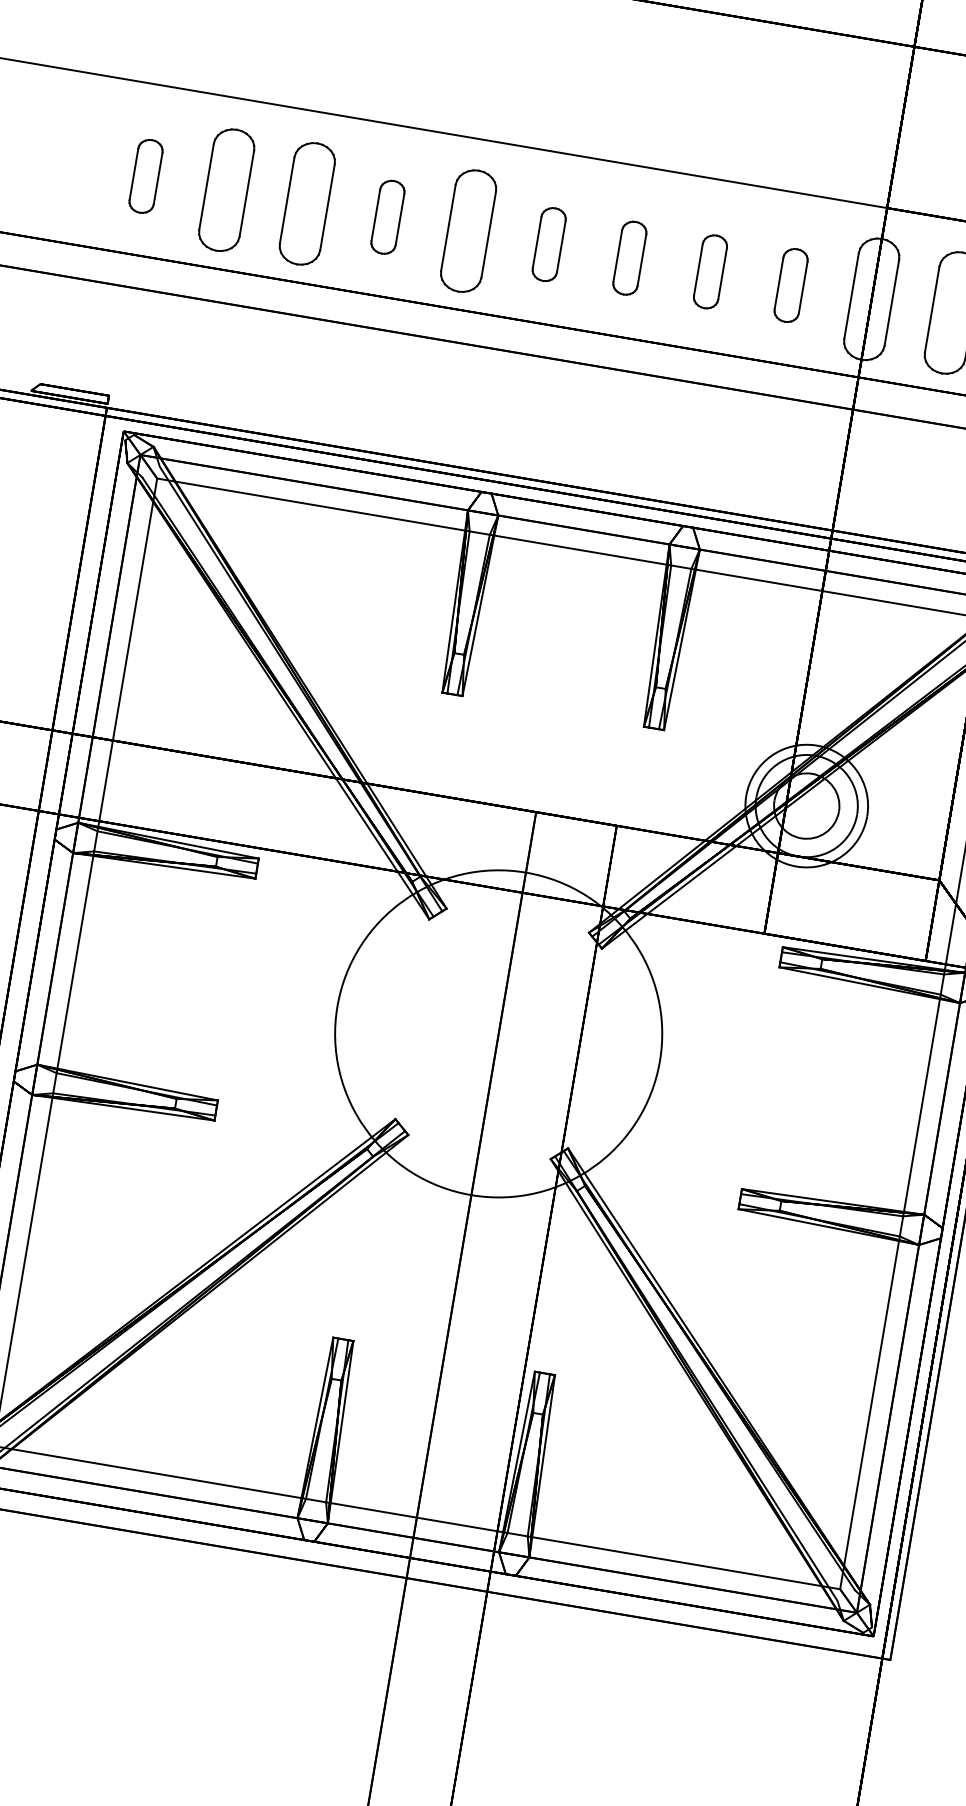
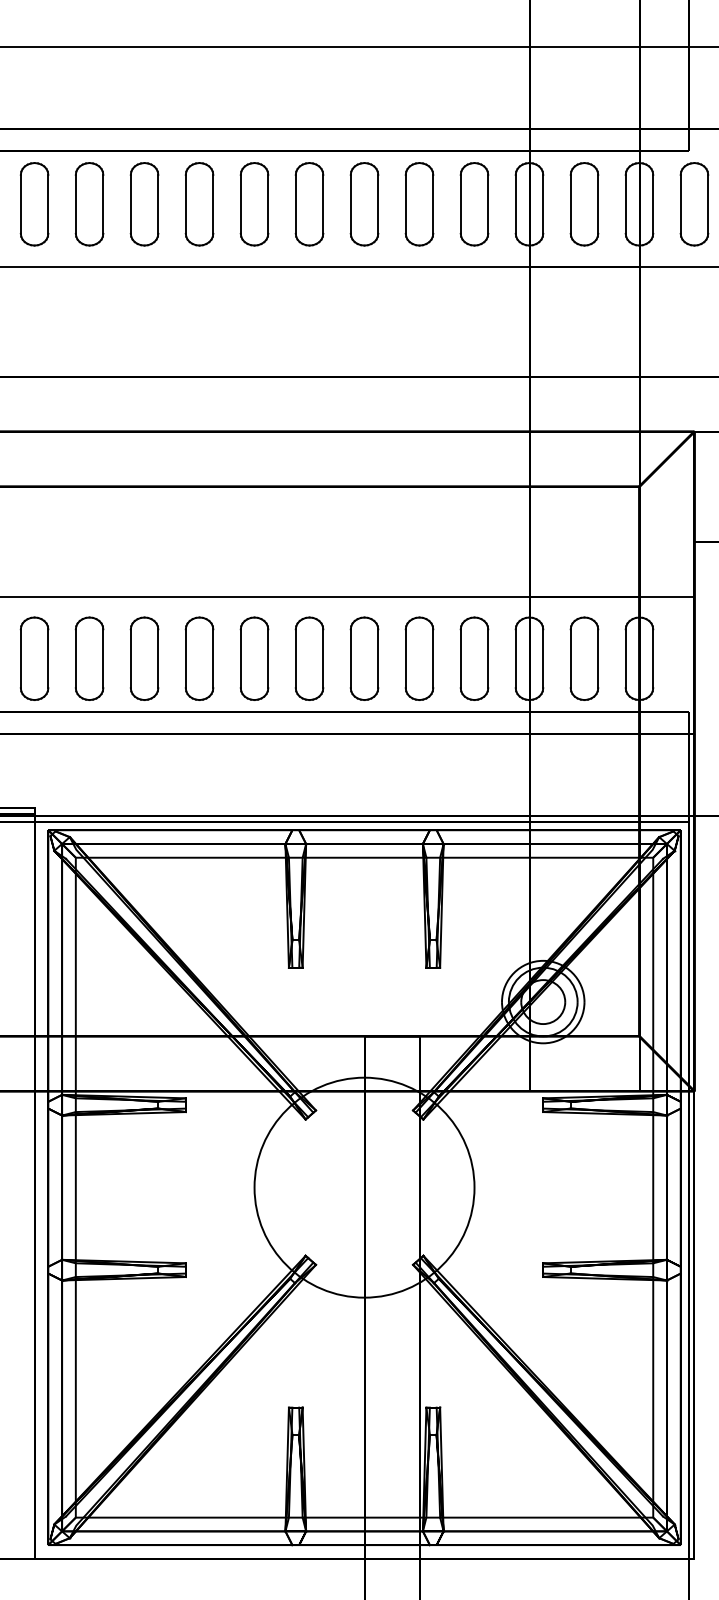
part: (146, 176) -> (34, 658), size x1.67
part: (387, 217) -> (199, 658), size x1.67
part: (549, 244) -> (309, 658), size x1.67
part: (629, 258) -> (364, 658), size x1.67
part: (710, 271) -> (419, 658), size x1.67
part: (791, 285) -> (474, 658), size x1.67

